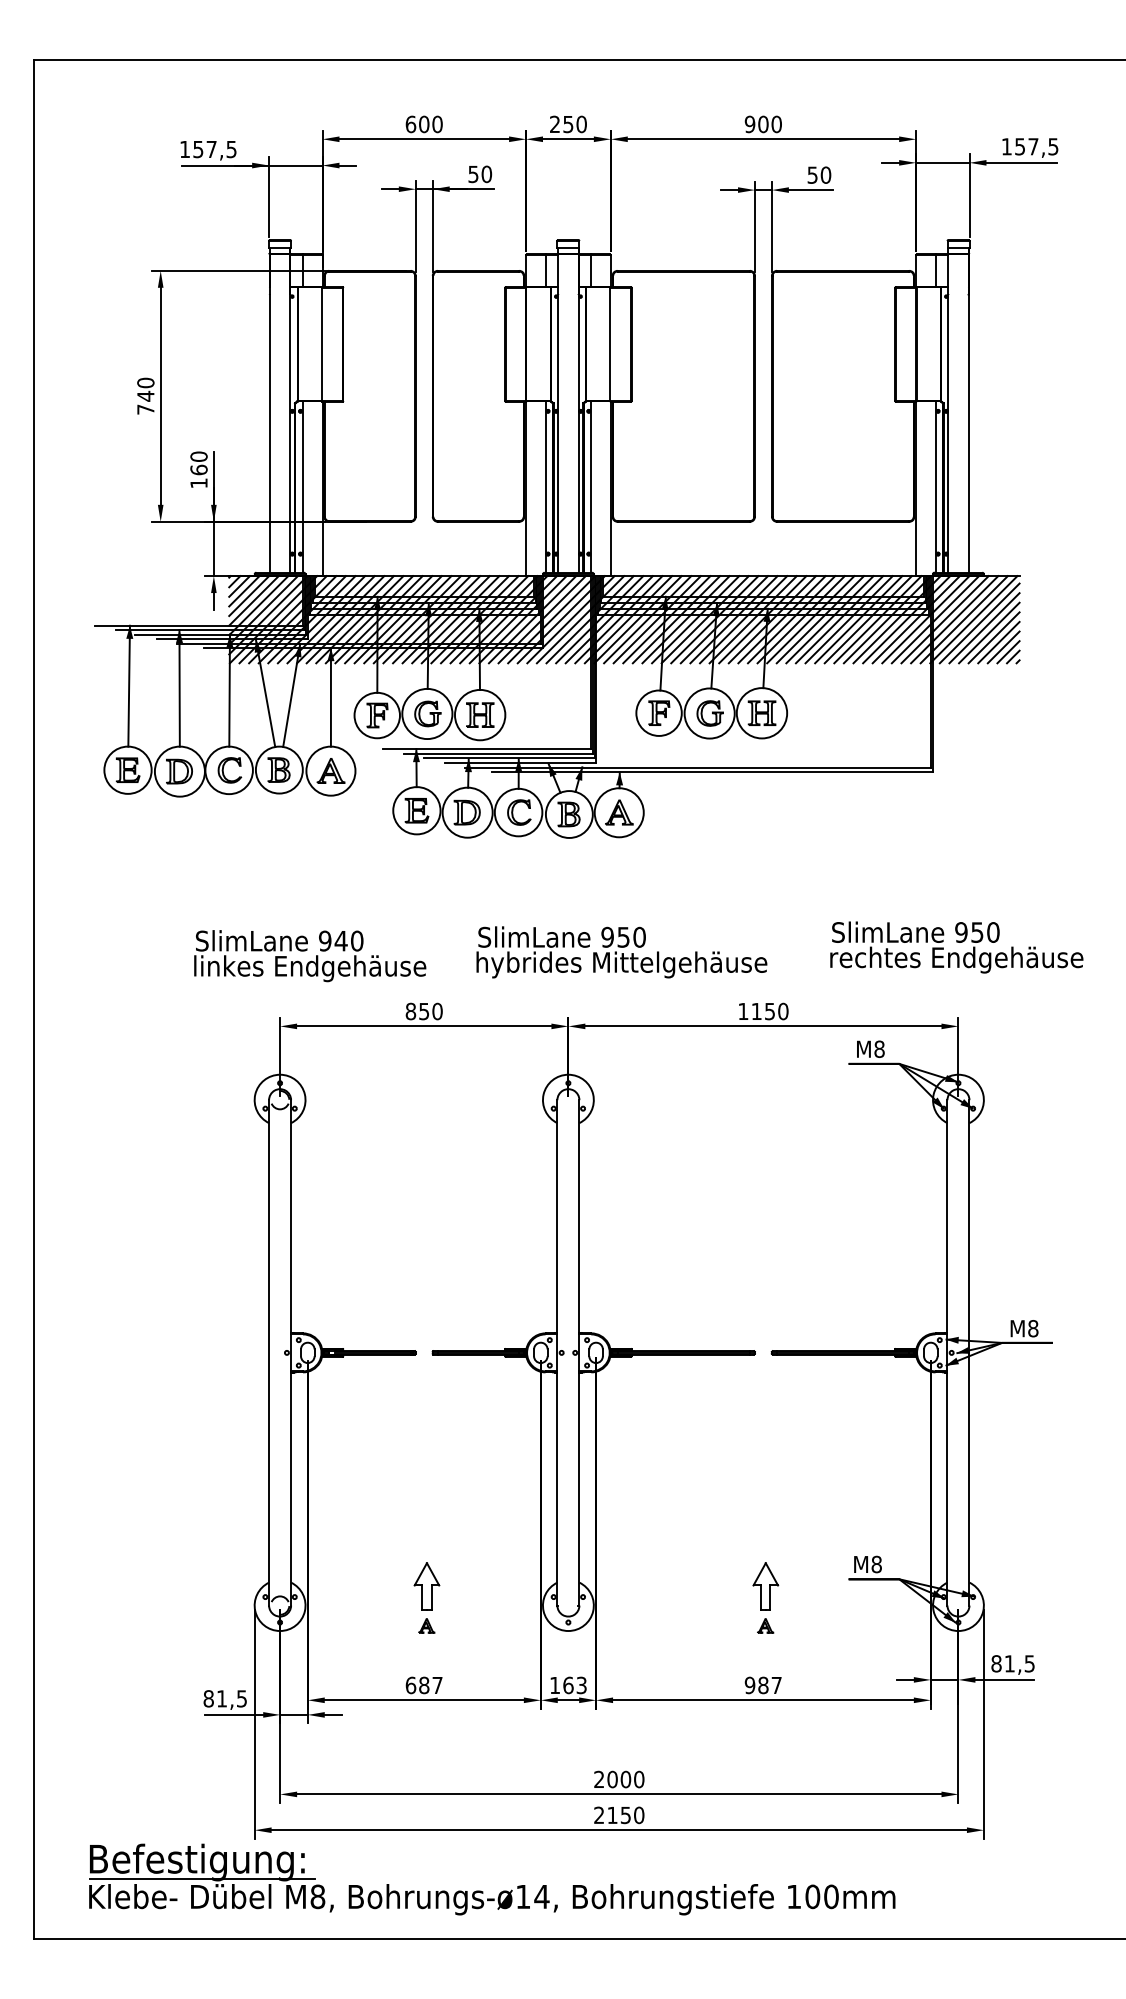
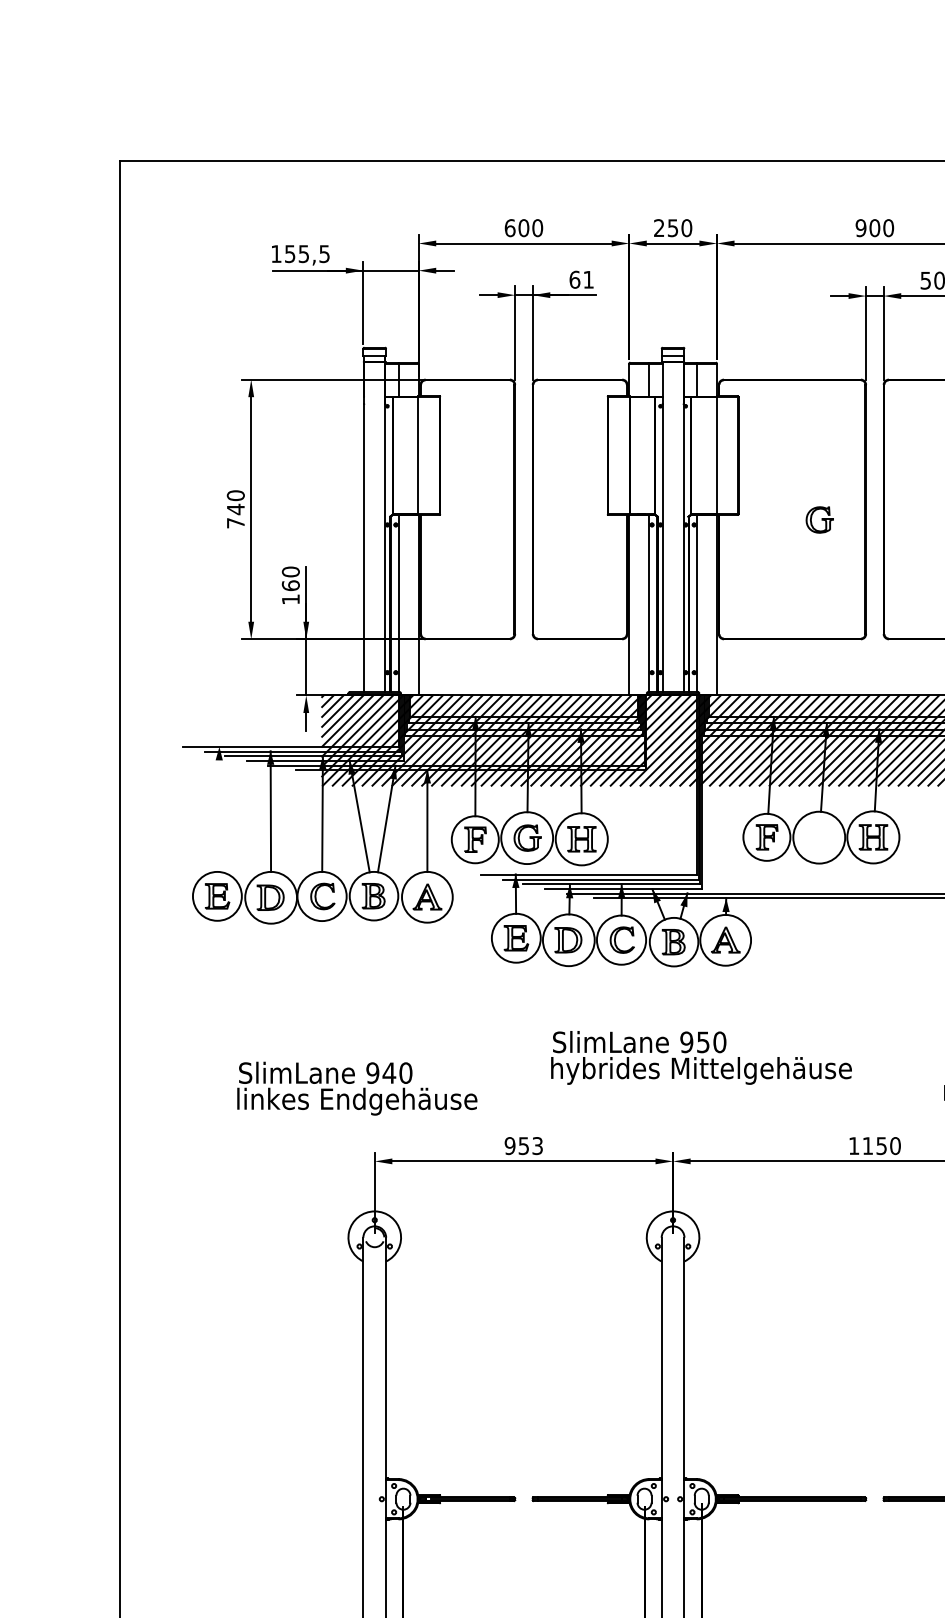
text: (211, 149) -> (303, 254), 157,5 -> 155,5
text: (480, 174) -> (582, 279), 50 -> 61
line: (128, 685) -> (217, 808), removed
part: (709, 713) -> (819, 519), moved
text: (621, 952) -> (701, 1058), moved
text: (310, 956) -> (357, 1089), moved
text: (423, 1011) -> (523, 1145), 850 -> 953

